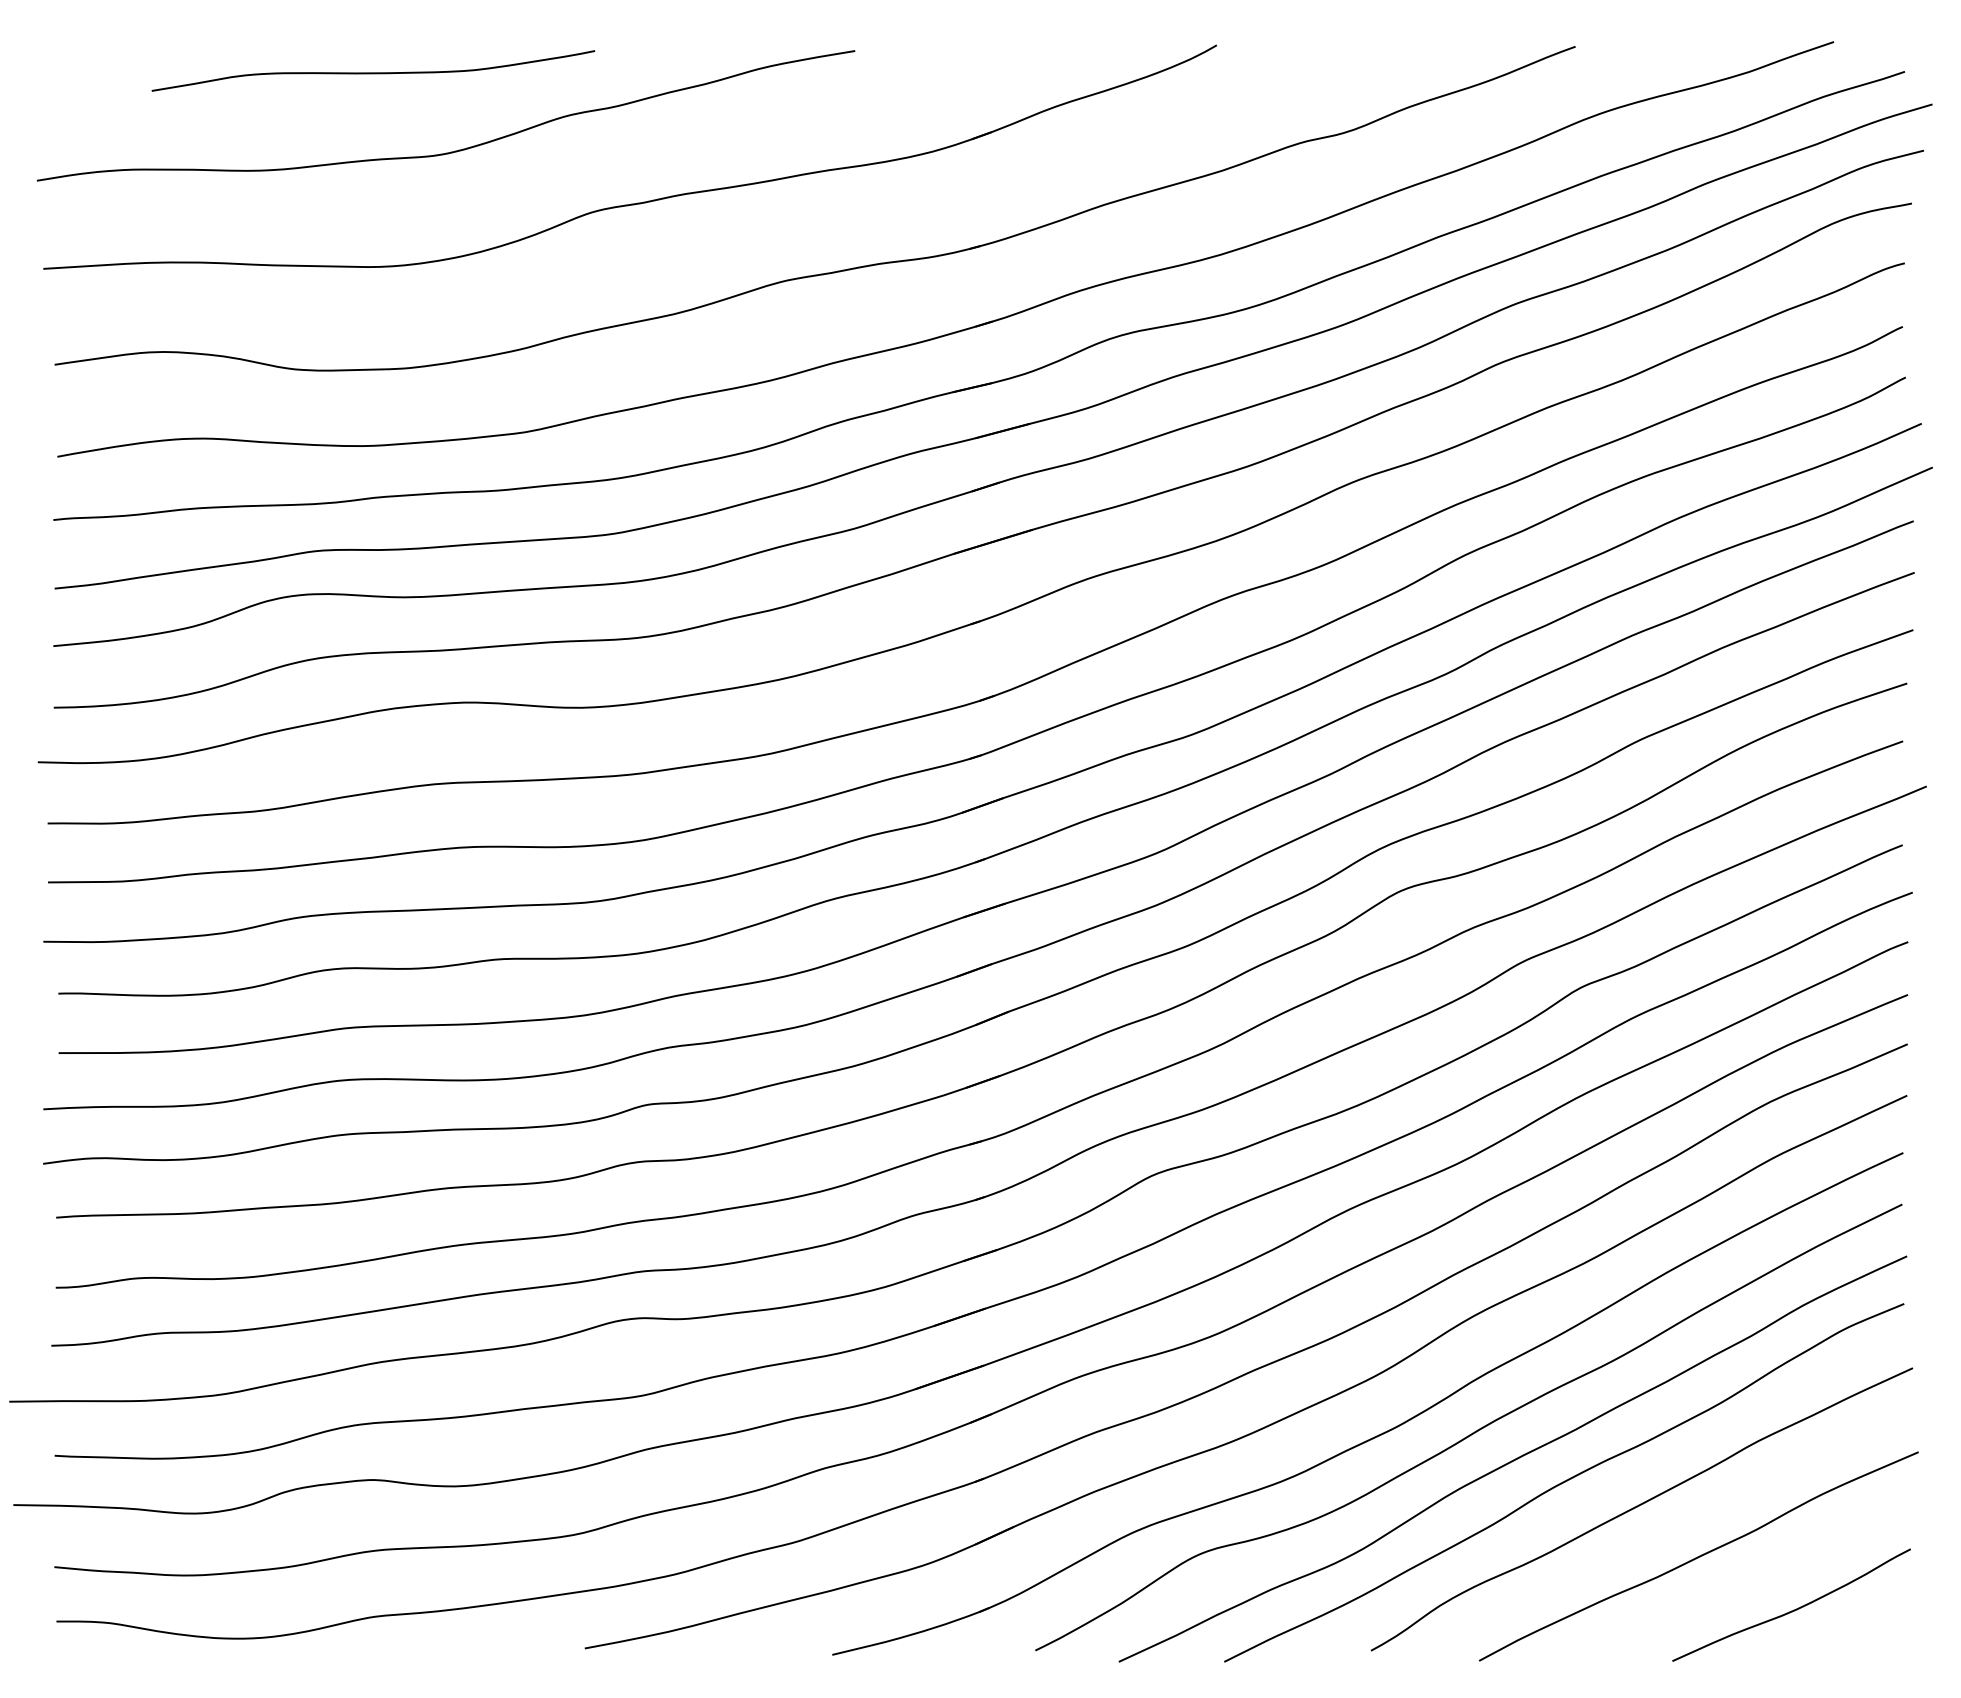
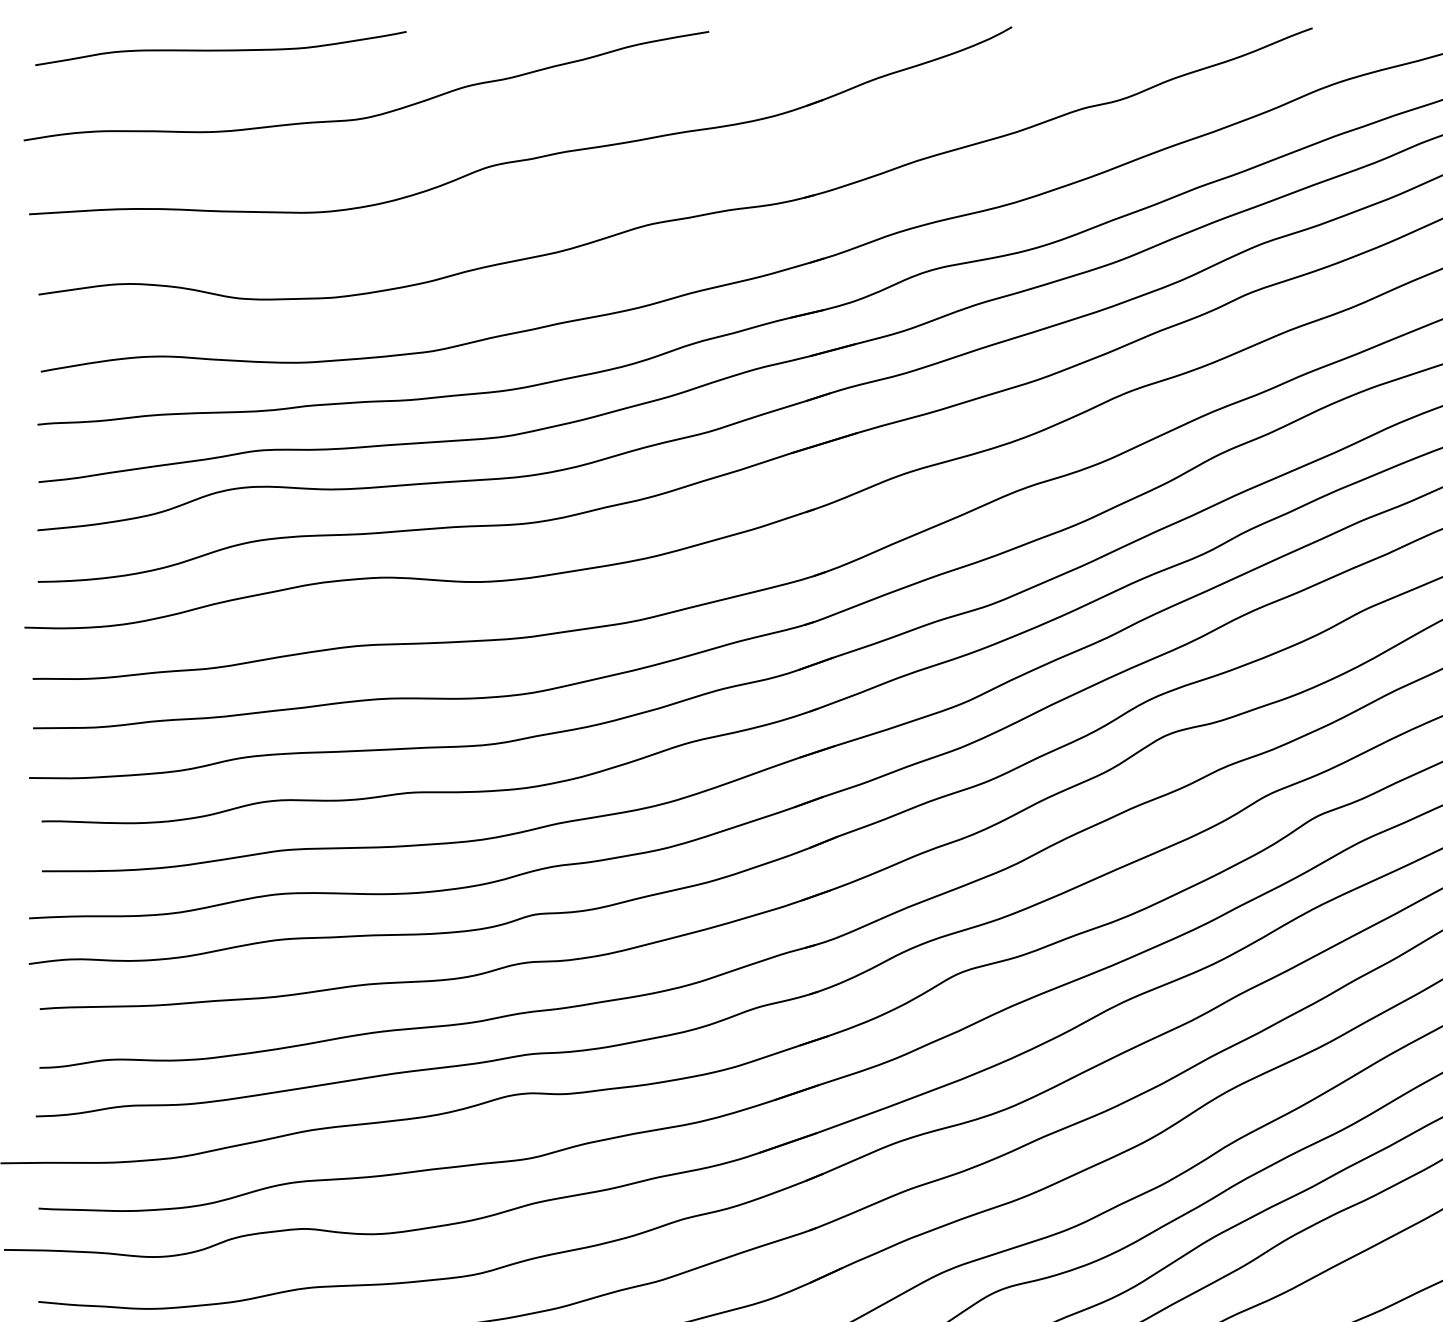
curve: (373, 72) -> (221, 49), moved

